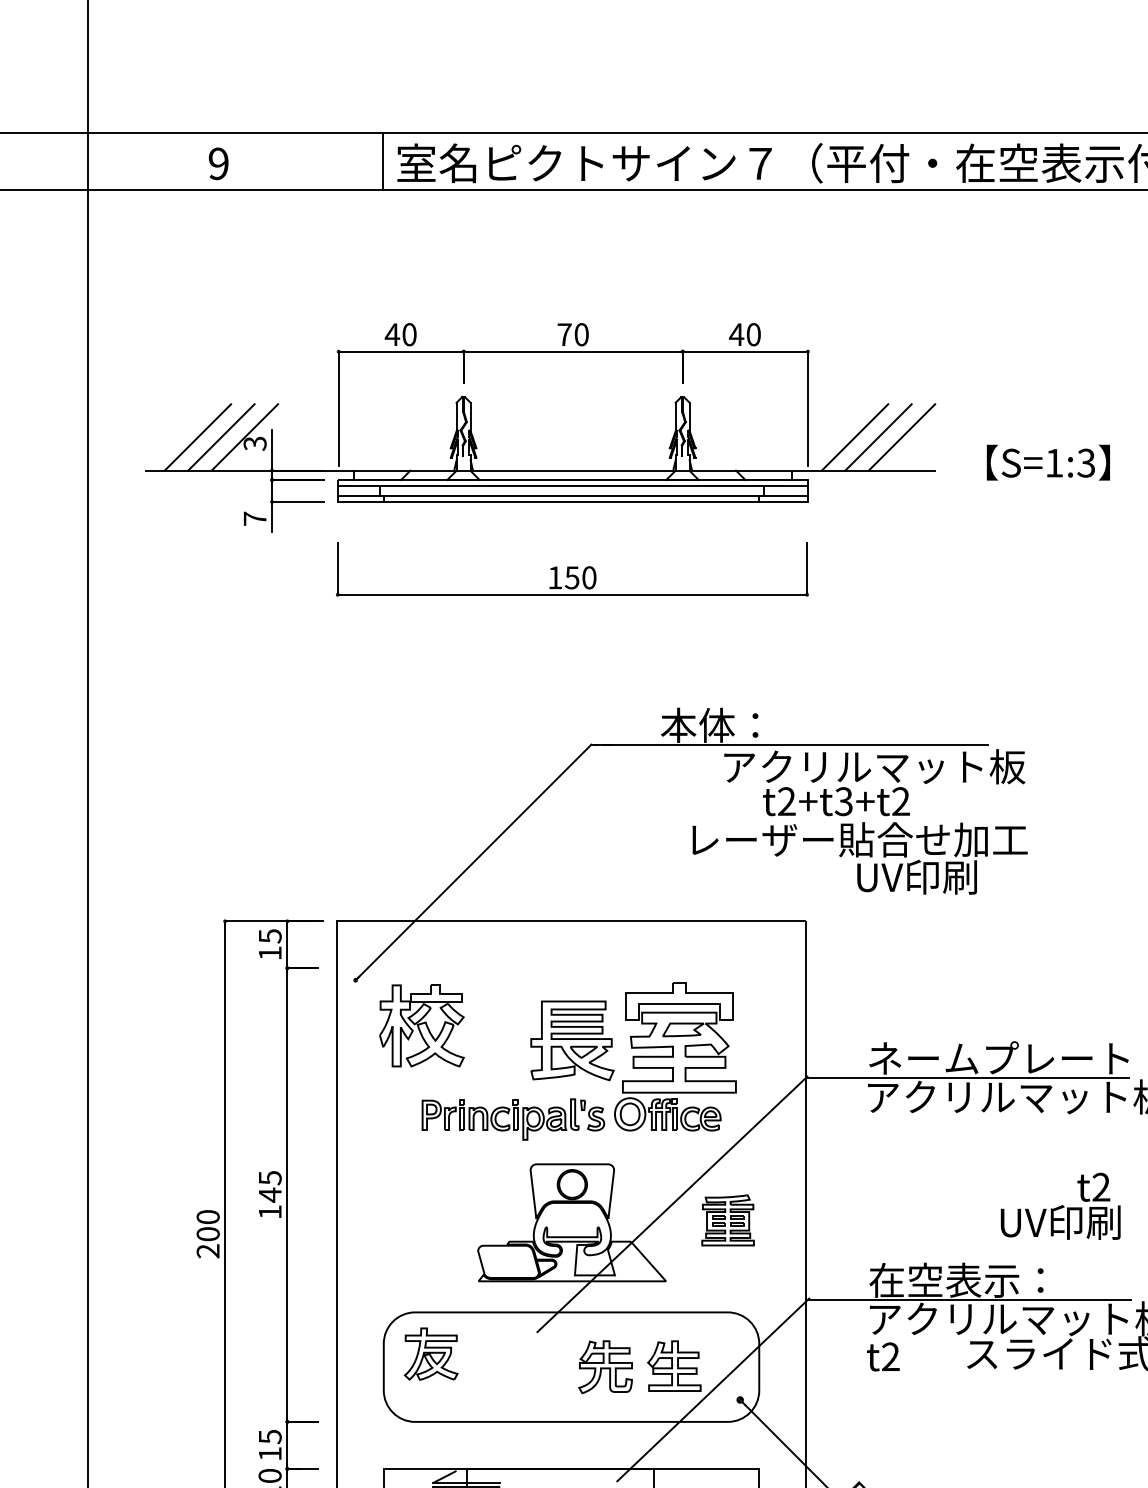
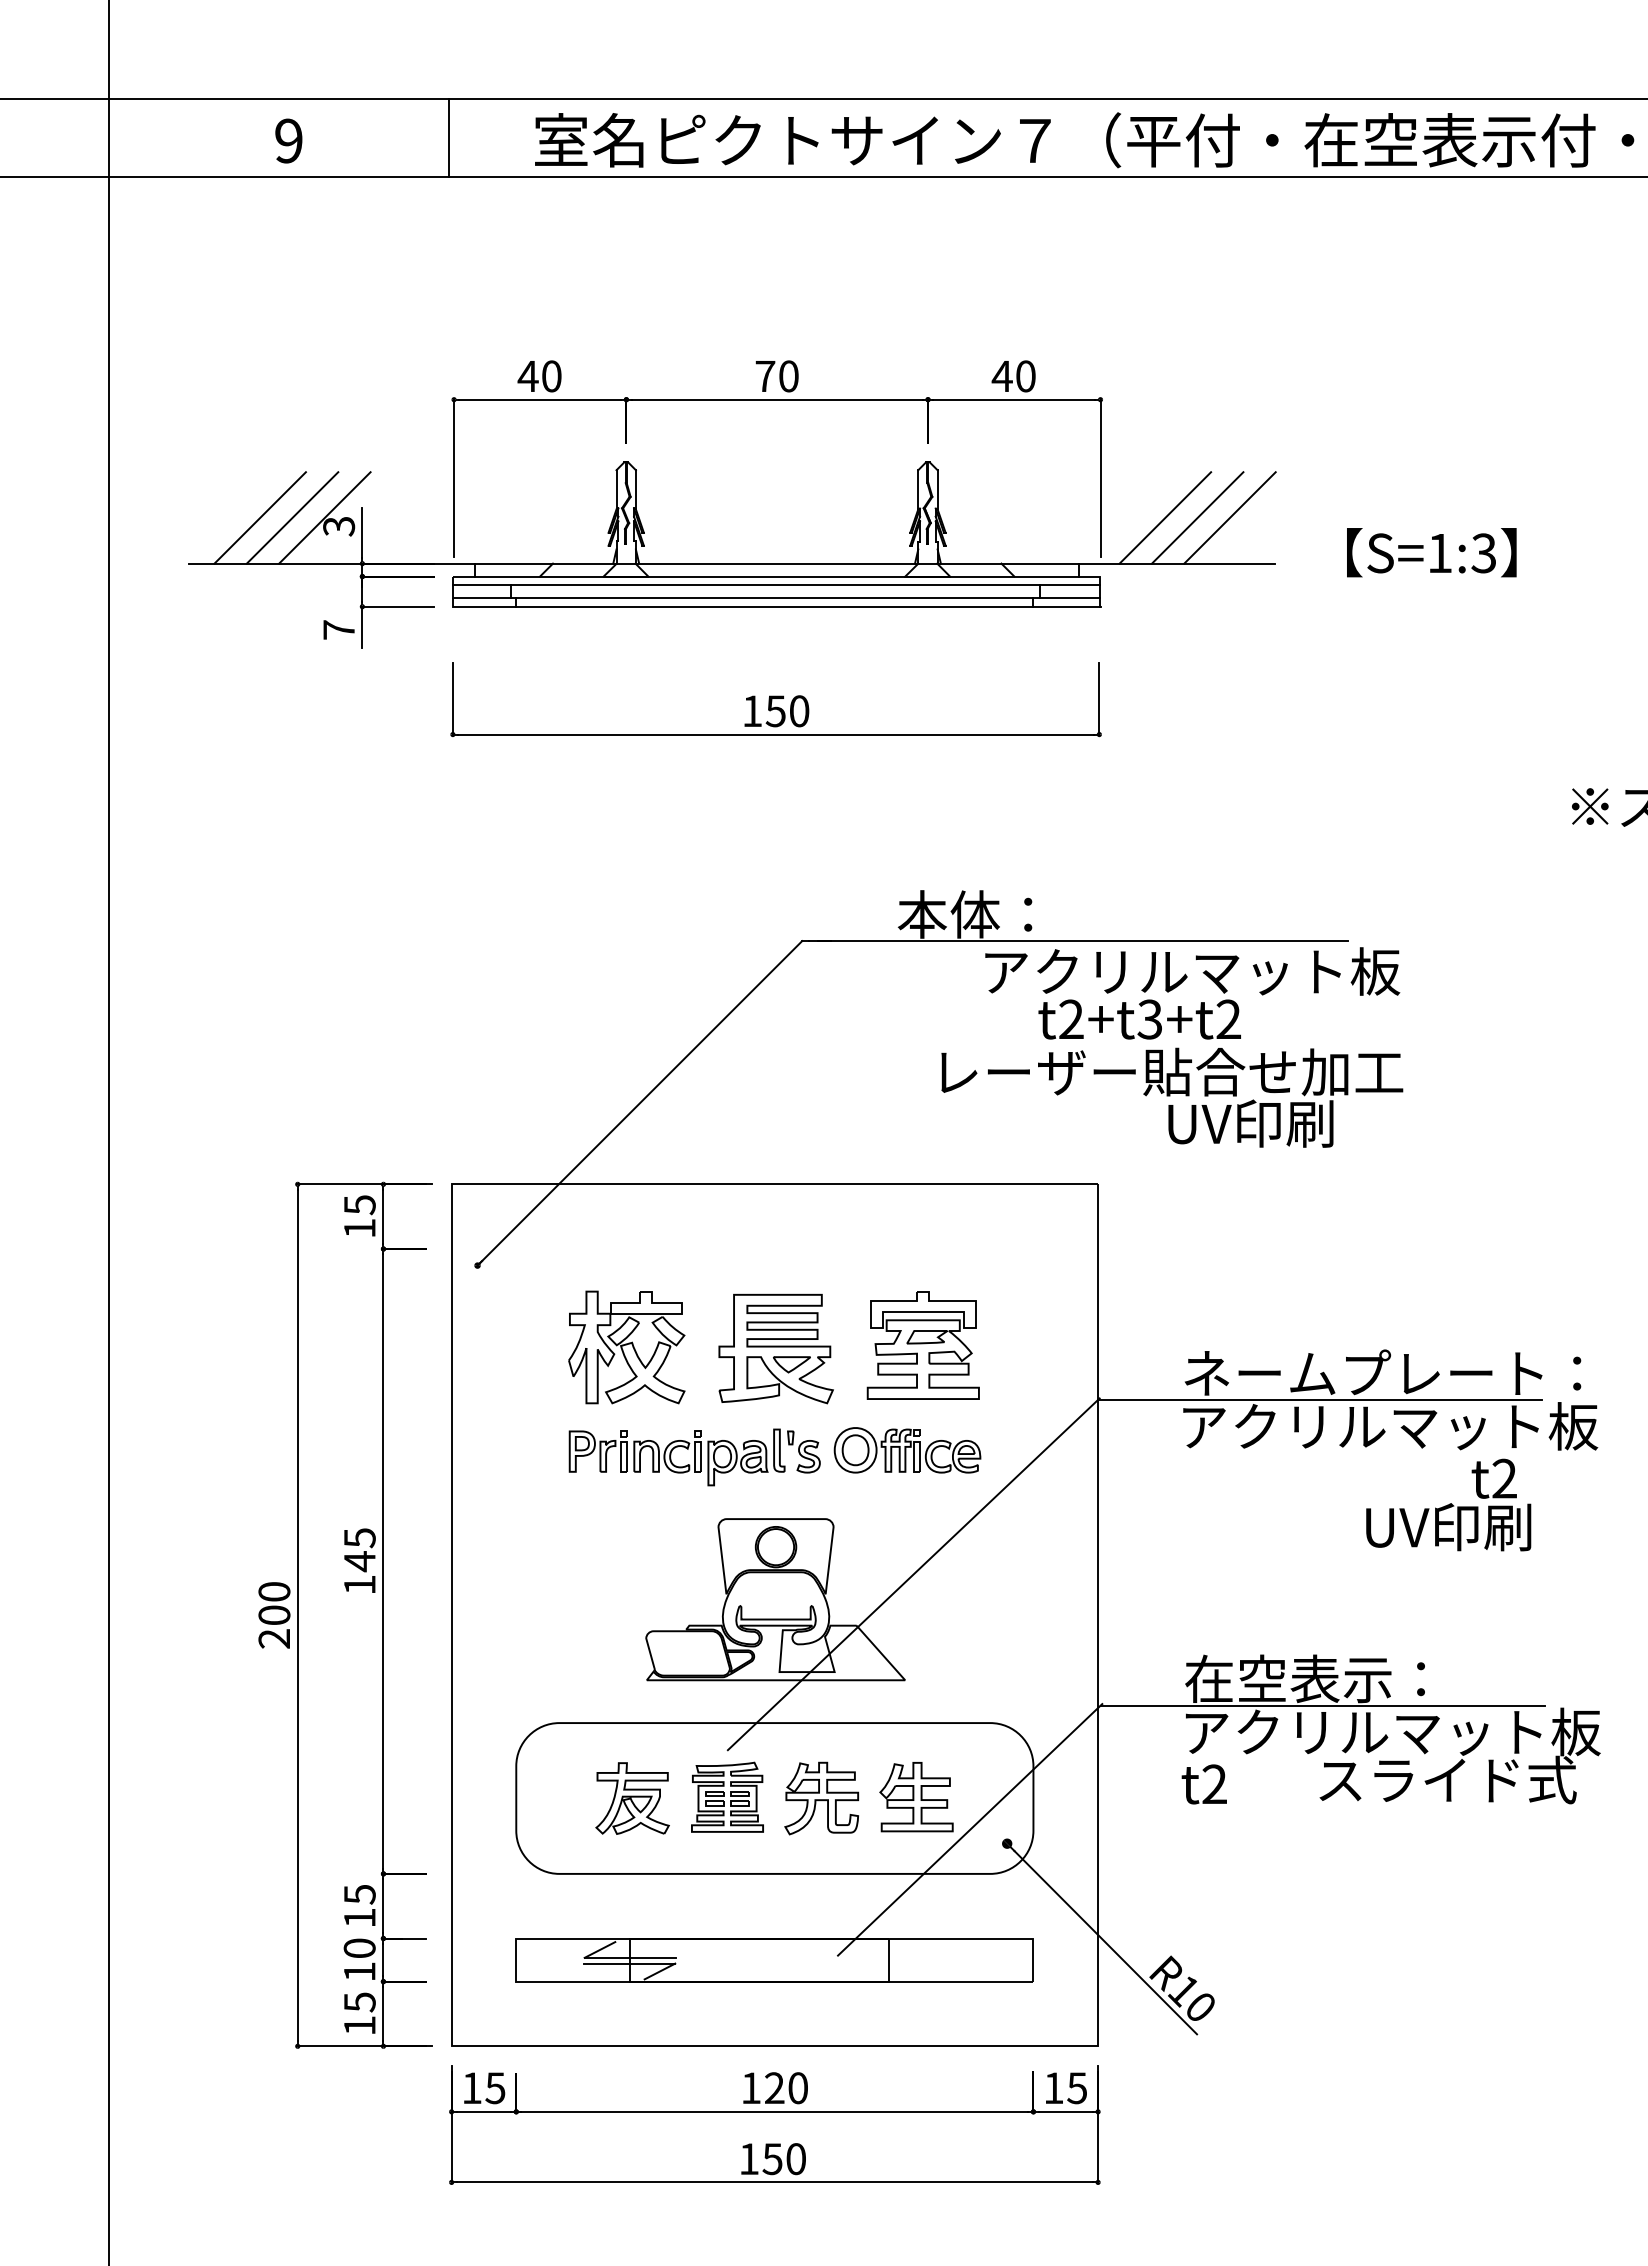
line: (383, 161) -> (448, 137), moved
part: (421, 1025) -> (626, 1347), moved
part: (678, 1038) -> (922, 1345), size x0.71
text: (1060, 1205) -> (1448, 1504), moved
part: (728, 1219) -> (727, 1796), moved
part: (431, 1354) -> (632, 1798), moved

